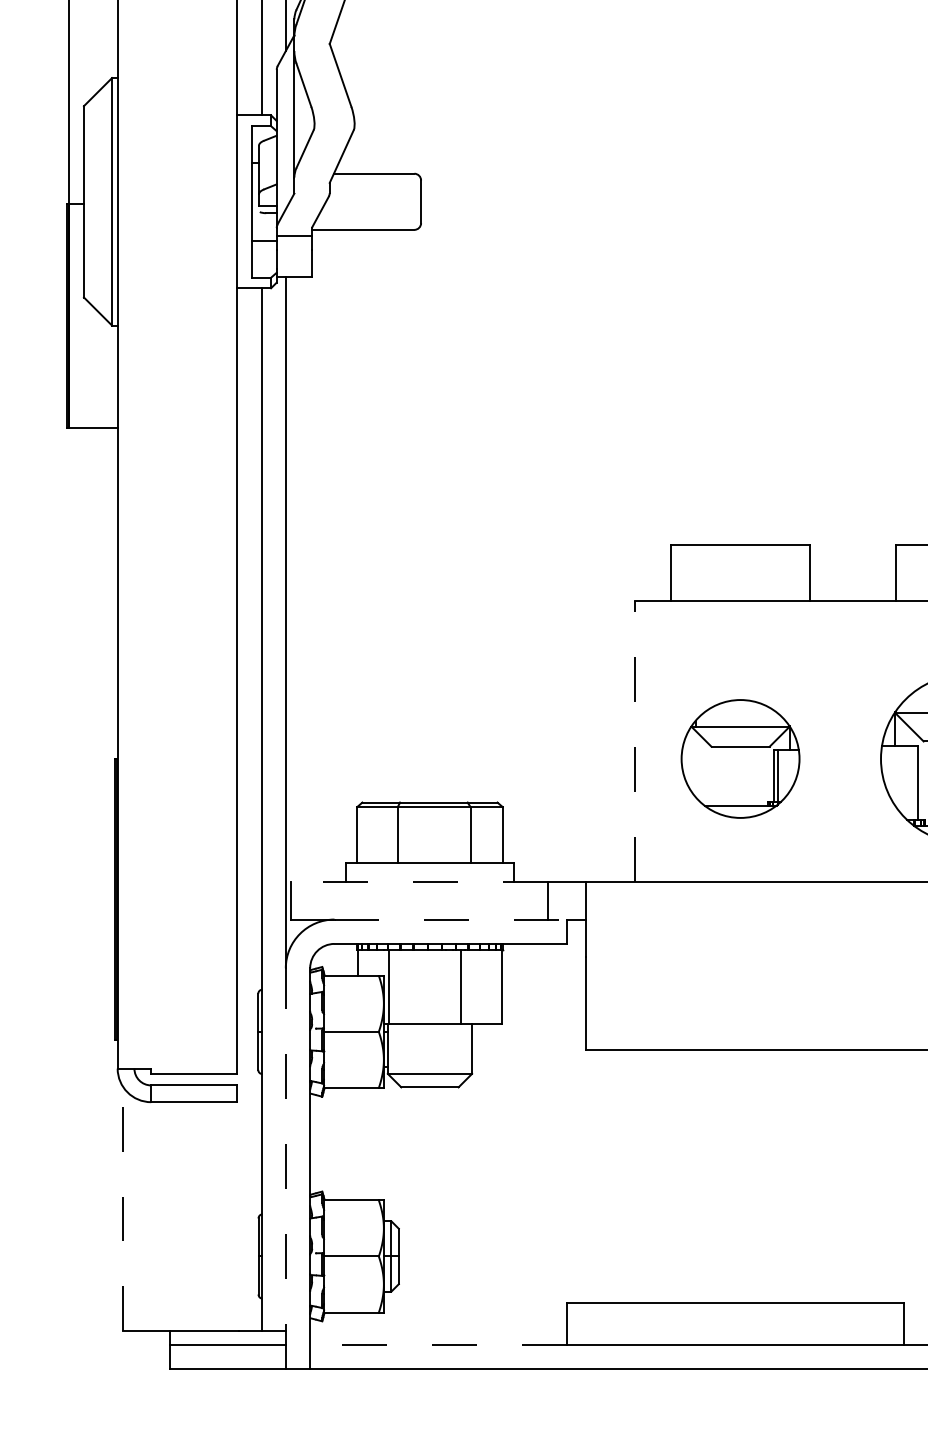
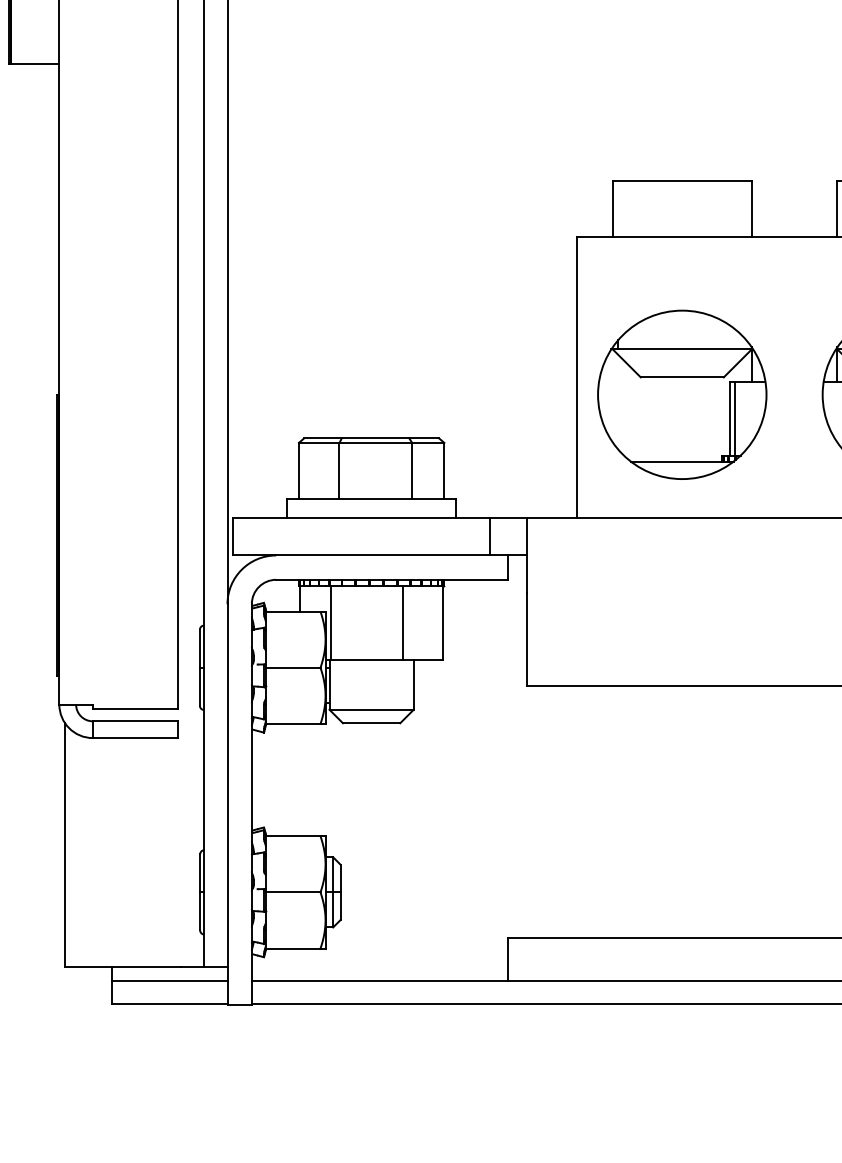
line: (635, 740) -> (577, 376), dashed -> solid
part: (740, 758) -> (682, 394), size x1.43
line: (419, 881) -> (361, 517), dashed -> solid
line: (451, 919) -> (393, 555), dashed -> solid
line: (285, 1168) -> (227, 804), dashed -> solid
line: (123, 1208) -> (65, 844), dashed -> solid
line: (437, 1345) -> (379, 981), dashed -> solid

